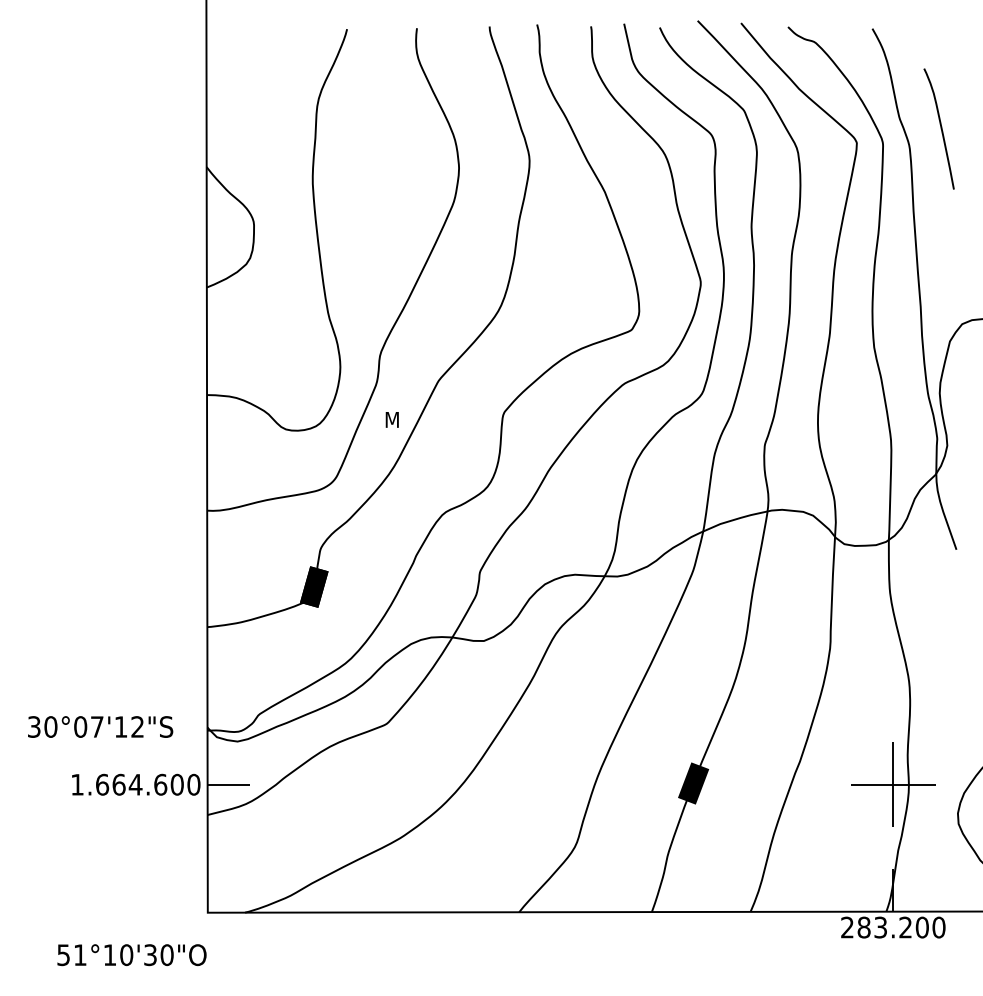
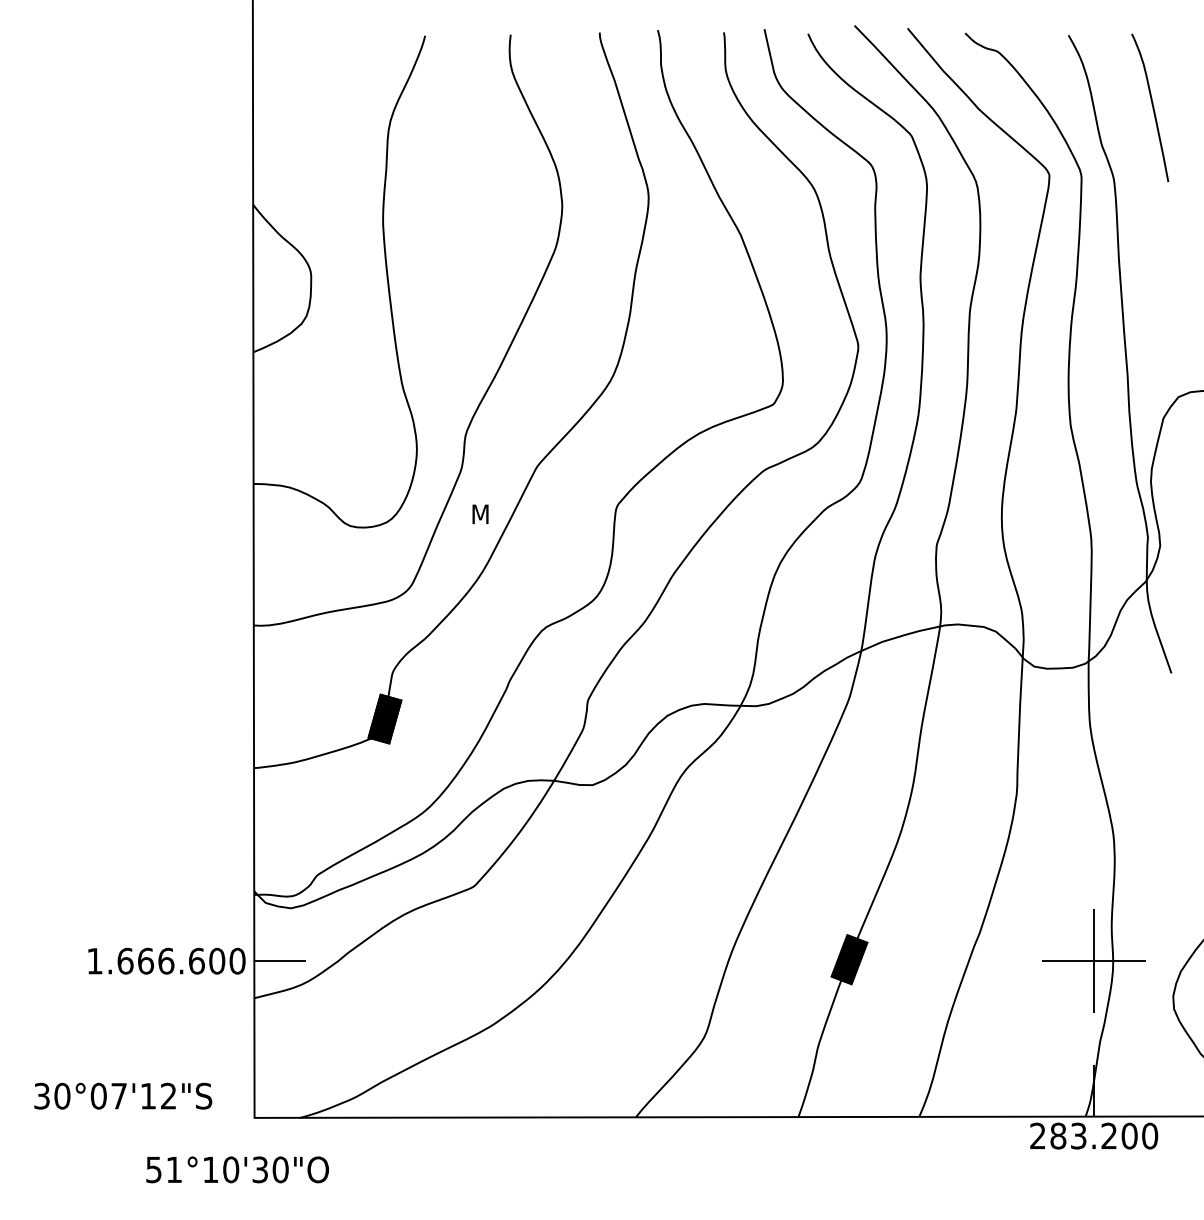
curve: (940, 128) -> (1151, 107), moved
text: (100, 726) -> (123, 1095), moved
text: (135, 784) -> (166, 960), 1.664.600 -> 1.666.600
text: (131, 955) -> (237, 1170), moved

